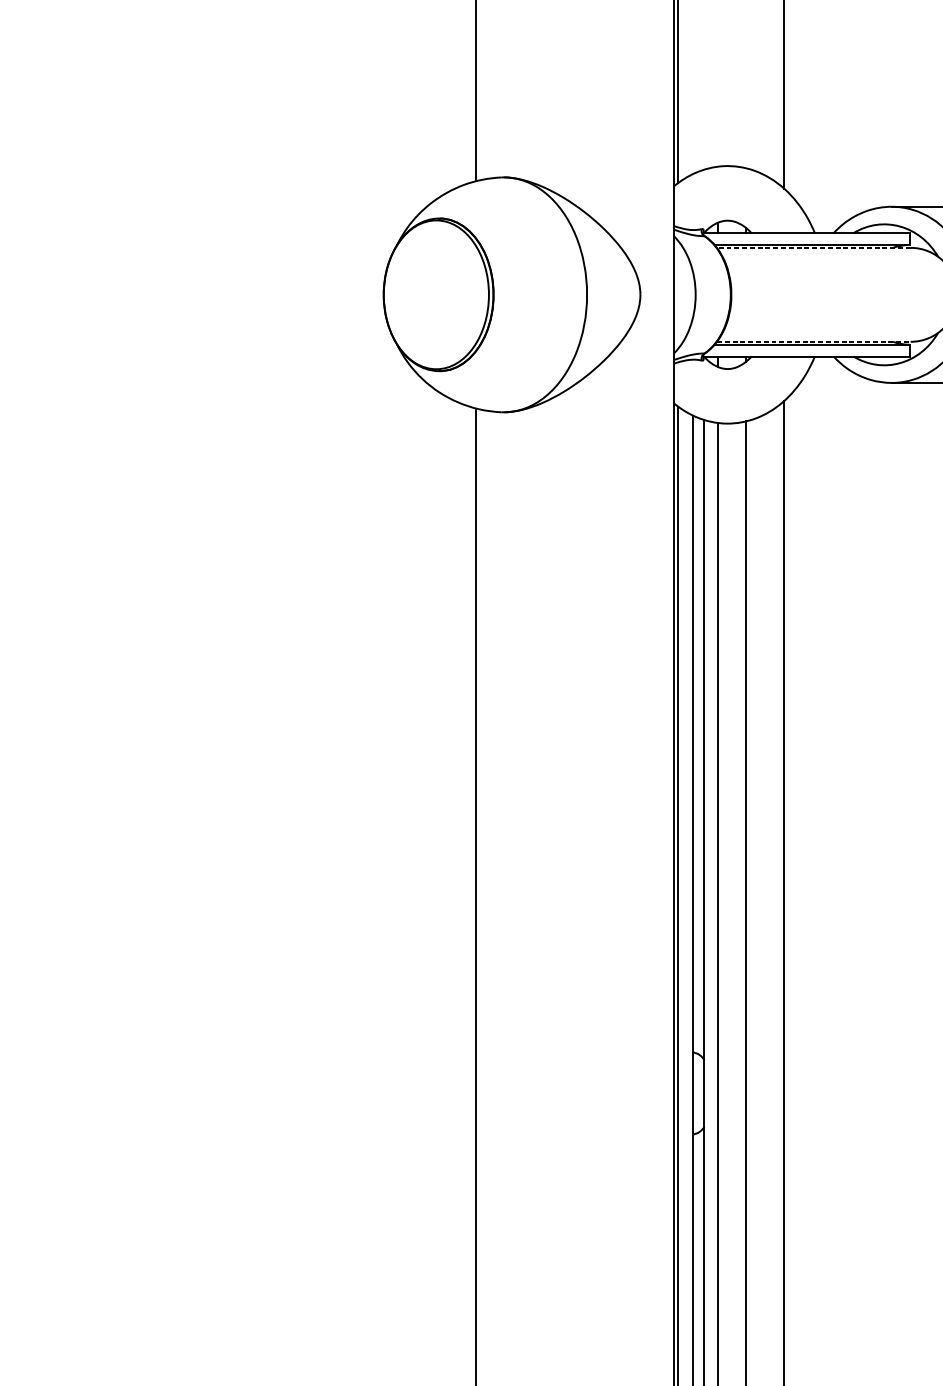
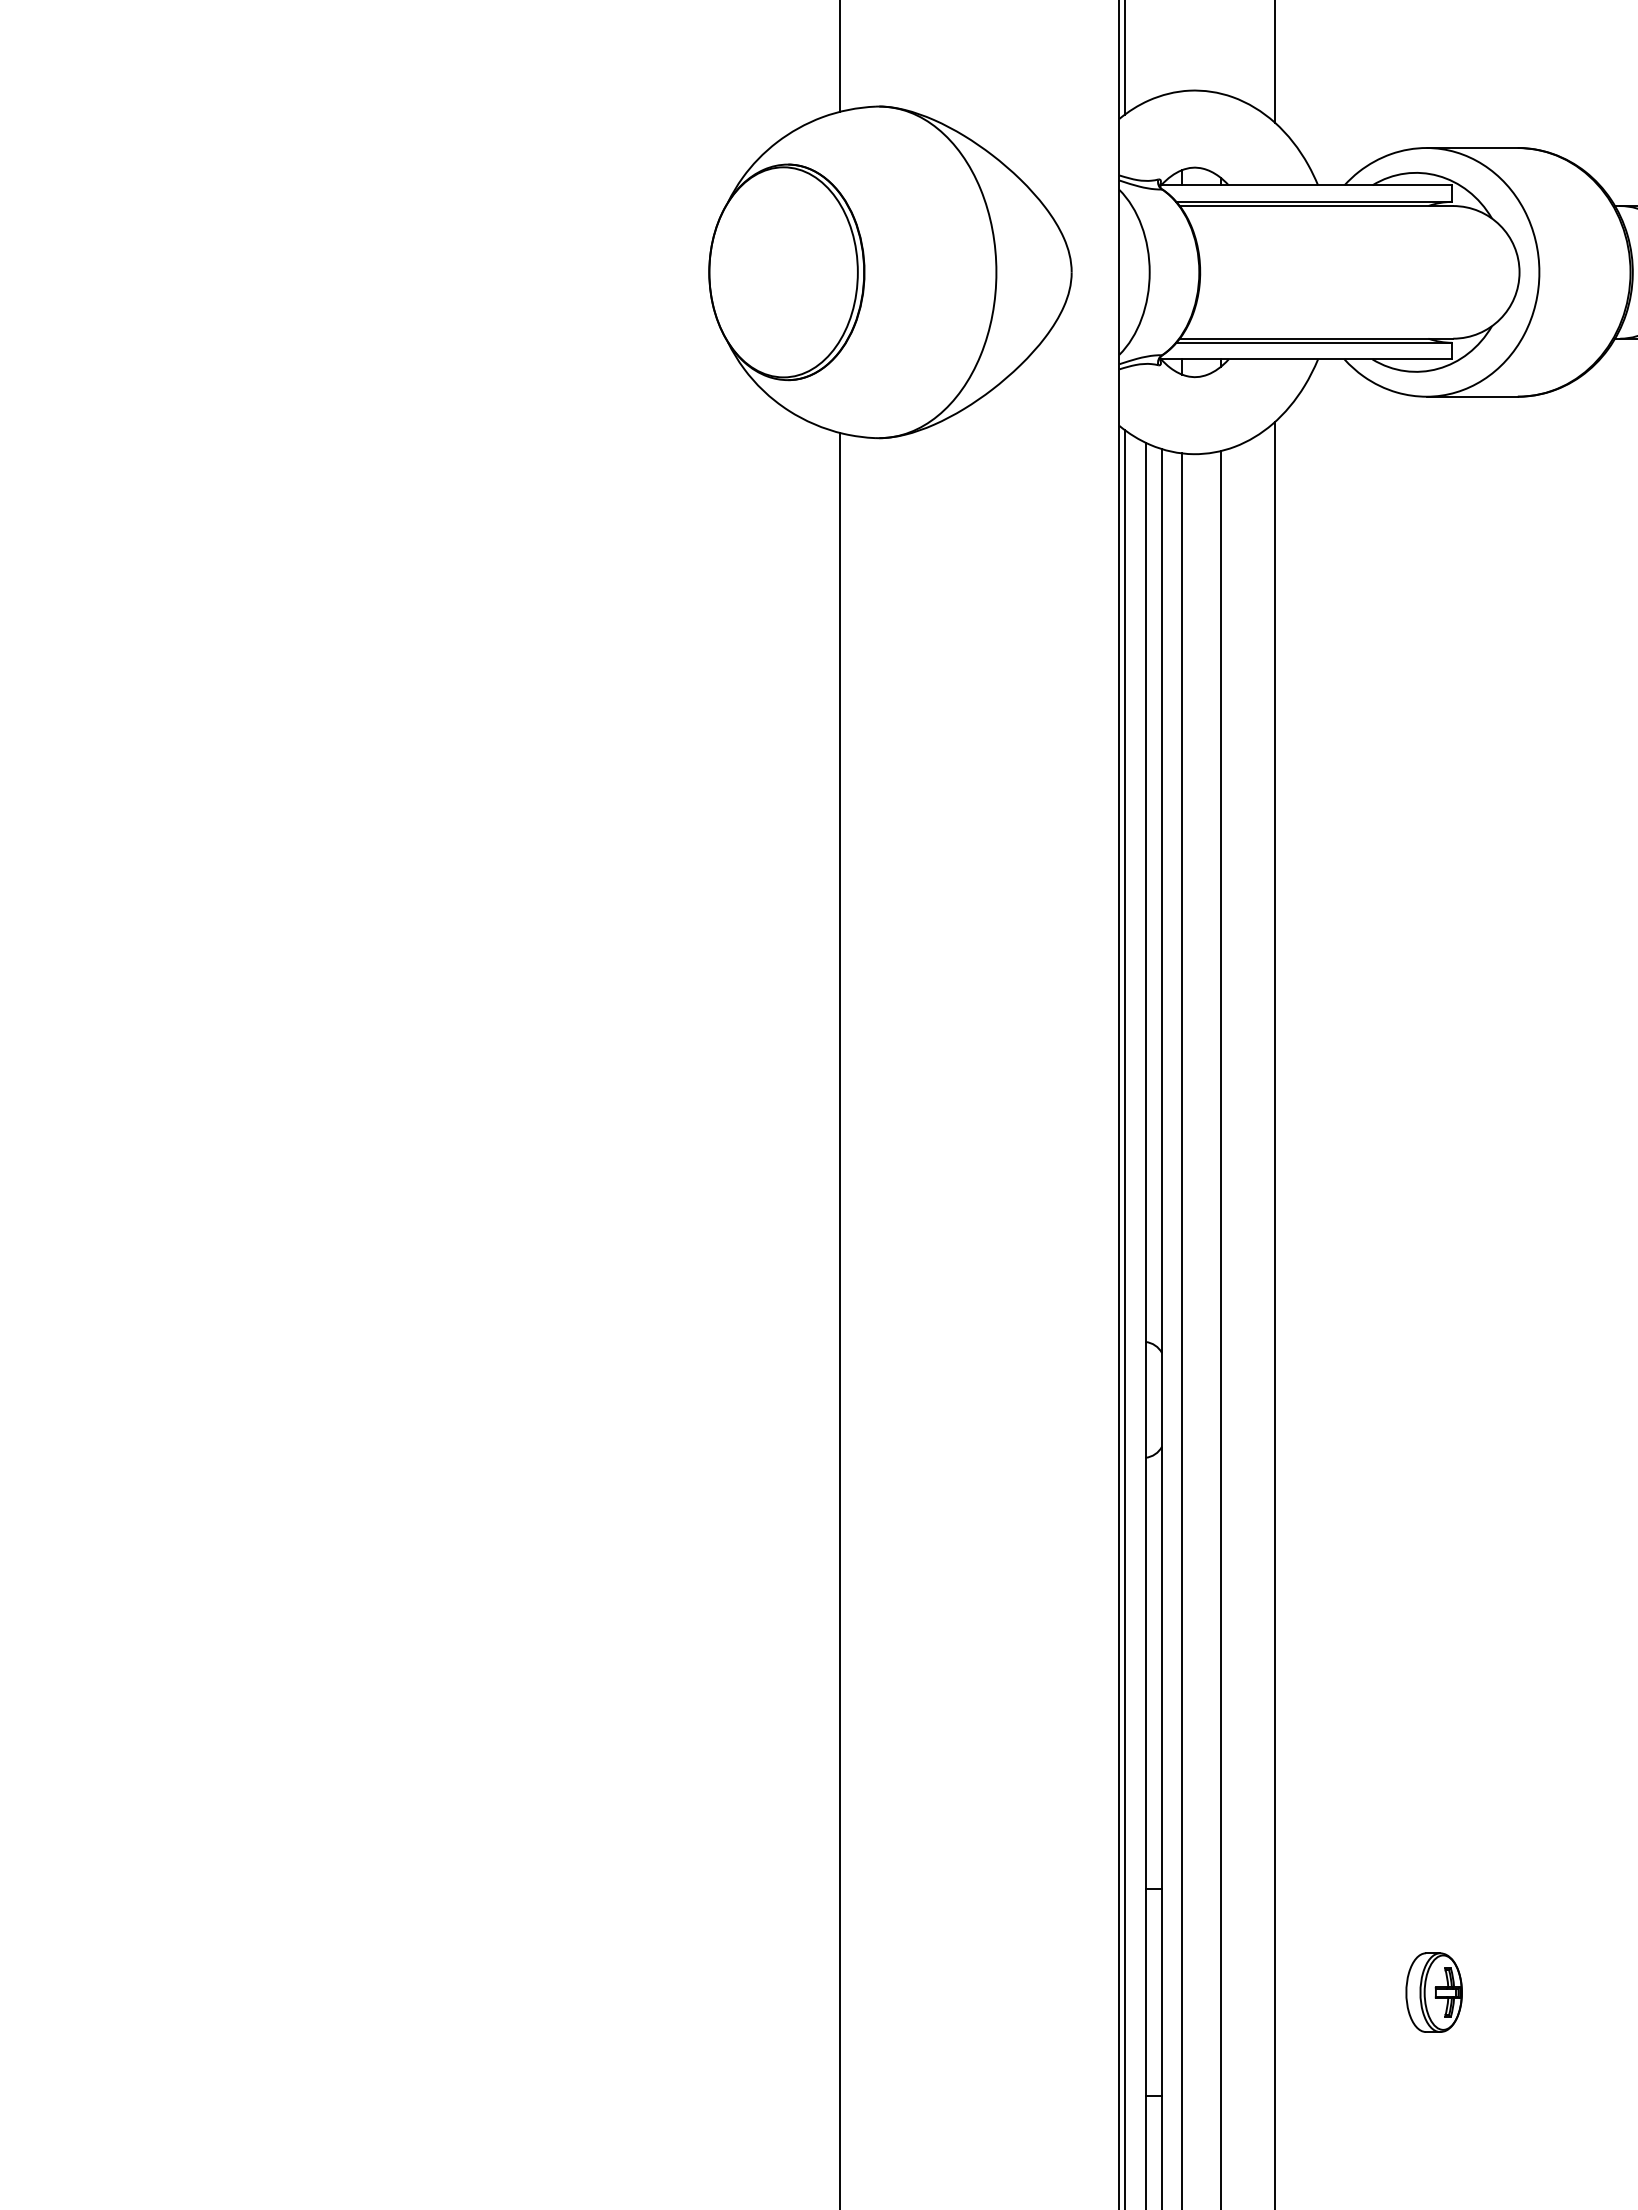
line: (813, 248) -> (1316, 206), dashed -> solid
line: (813, 341) -> (1316, 338), dashed -> solid

